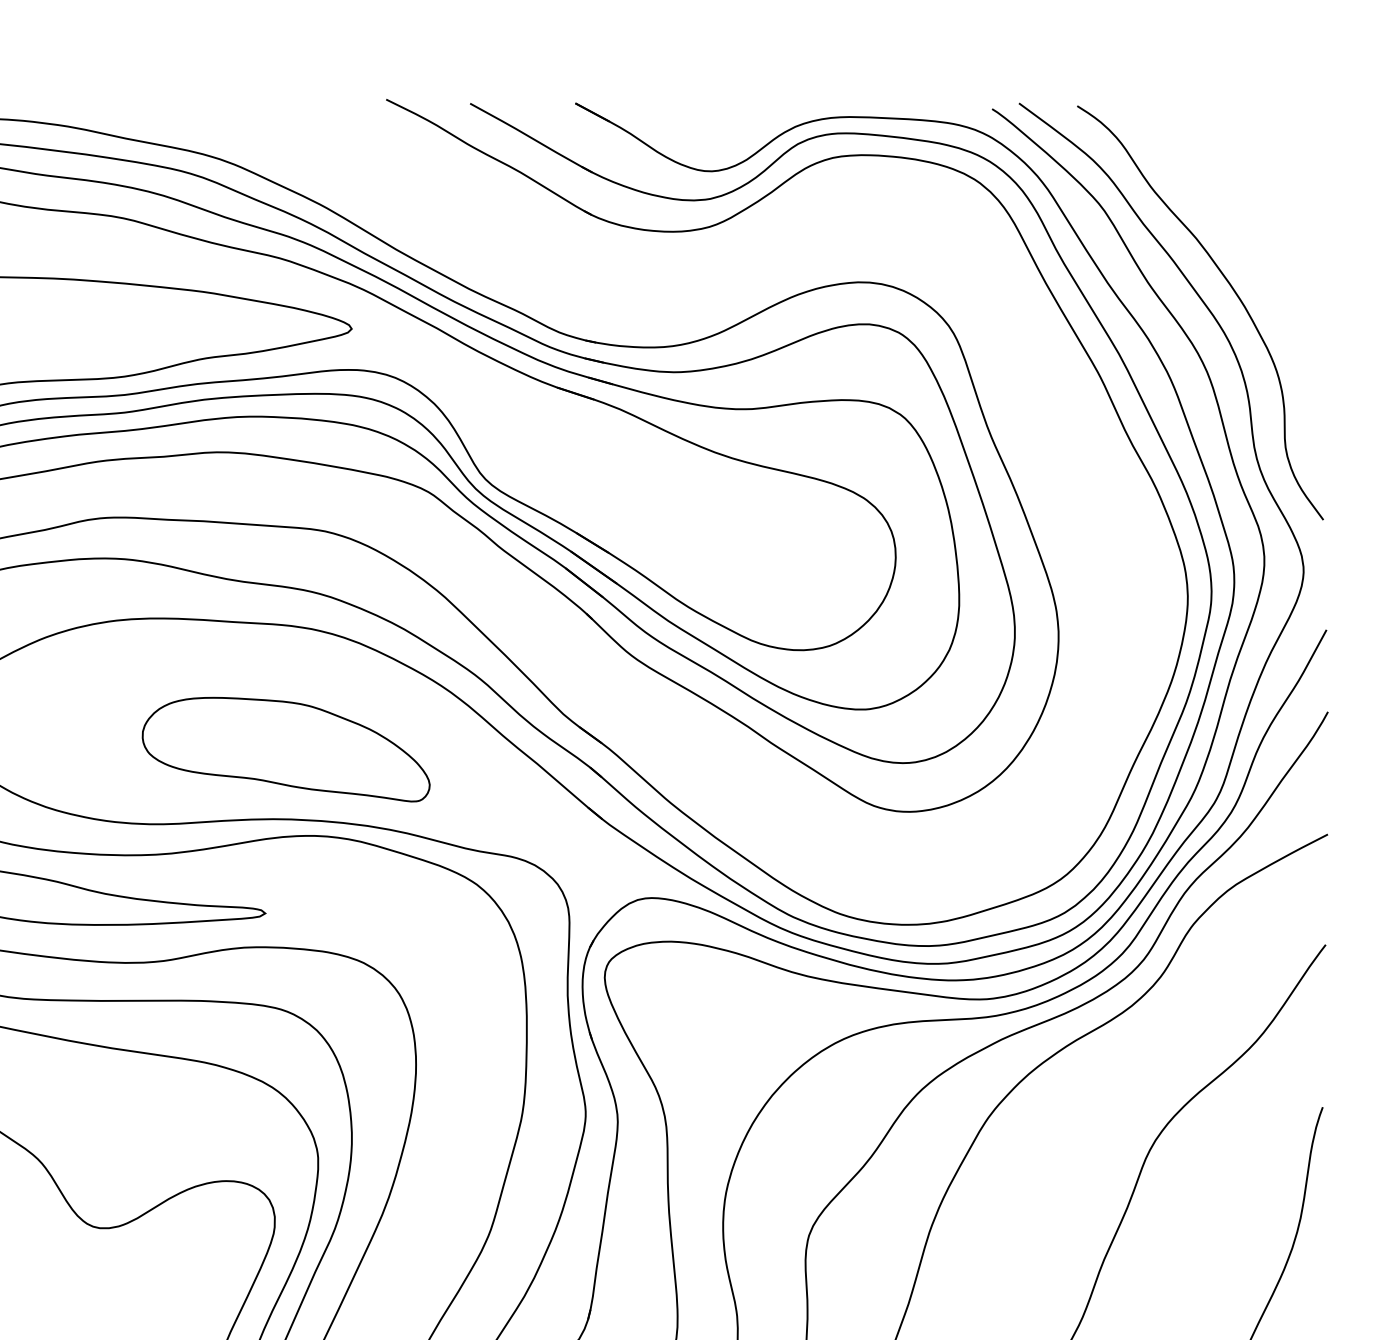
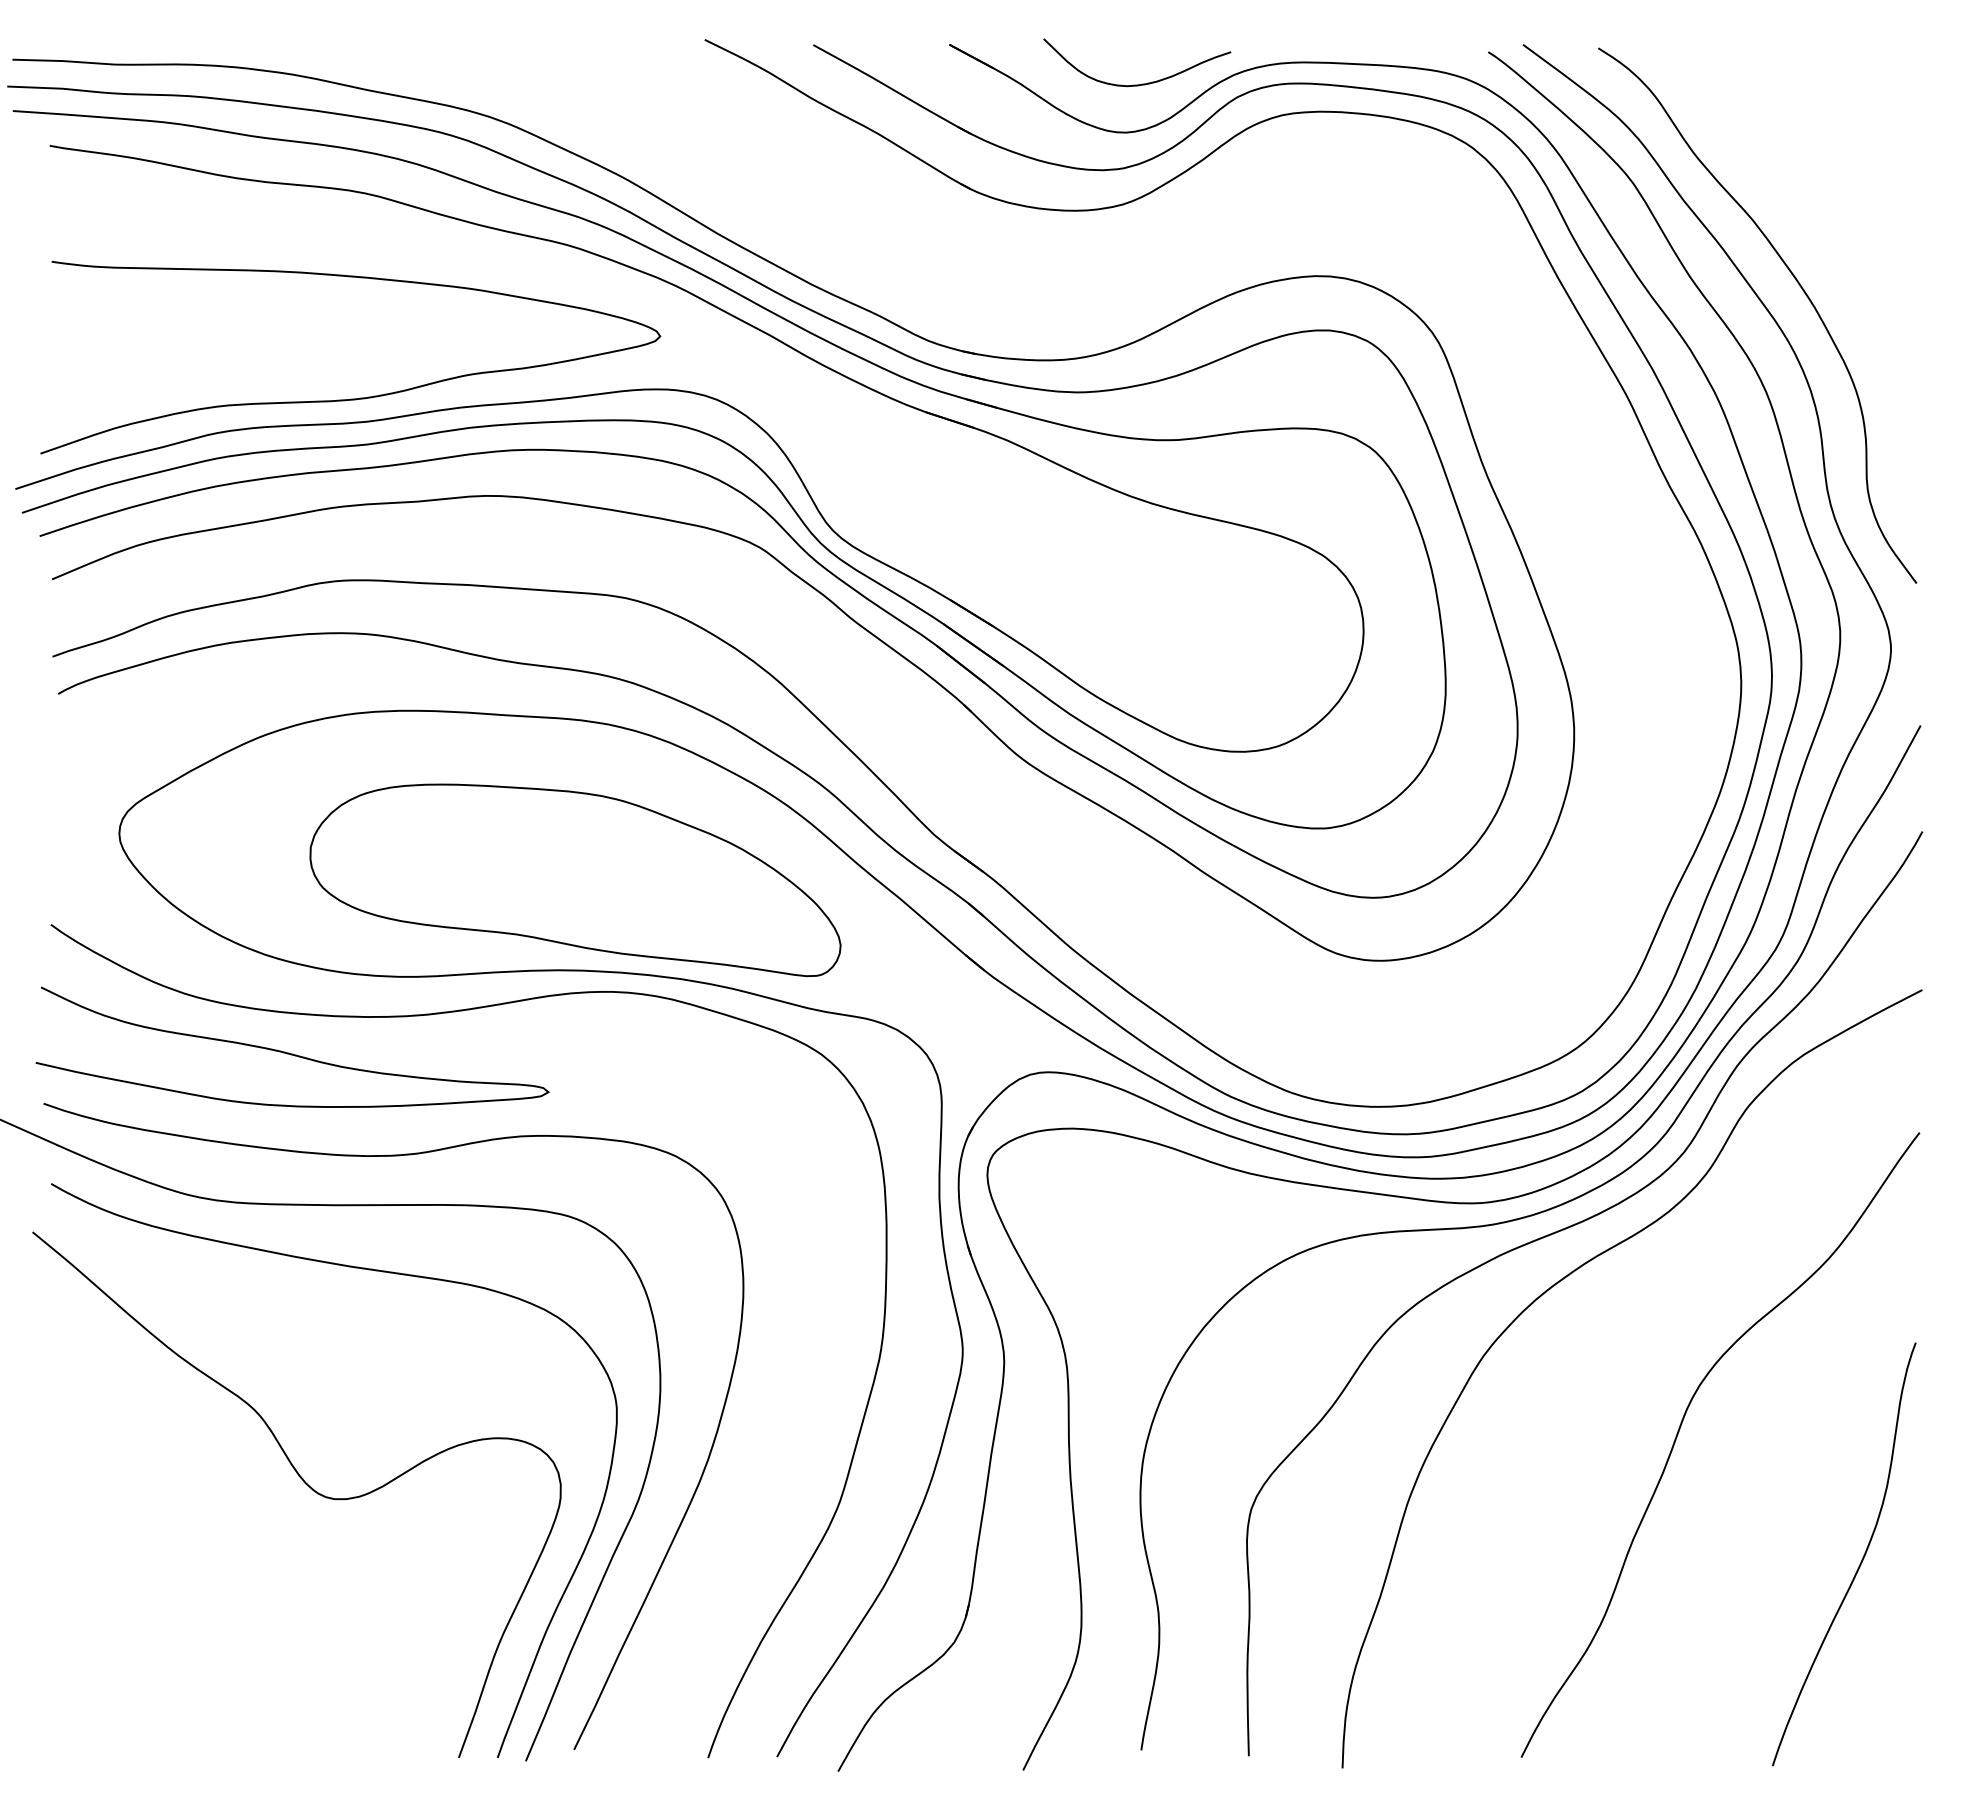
curve: (723, 133) -> (1141, 83), added
part: (286, 749) -> (575, 880), size x1.43

